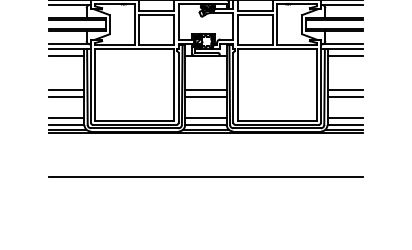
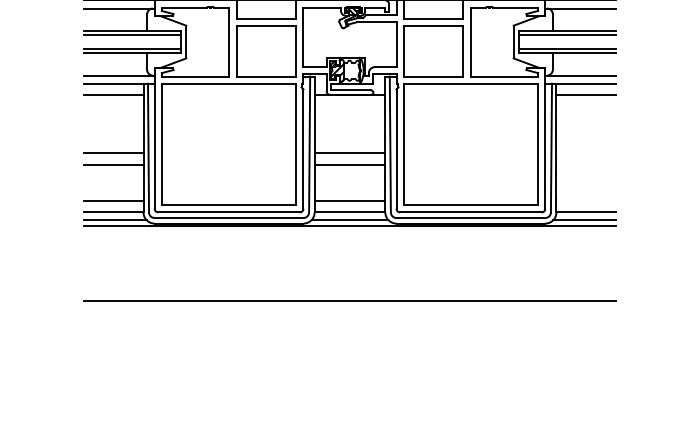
line: (344, 89) -> (585, 152), removed
line: (344, 97) -> (585, 165), removed
line: (344, 117) -> (585, 199), removed

